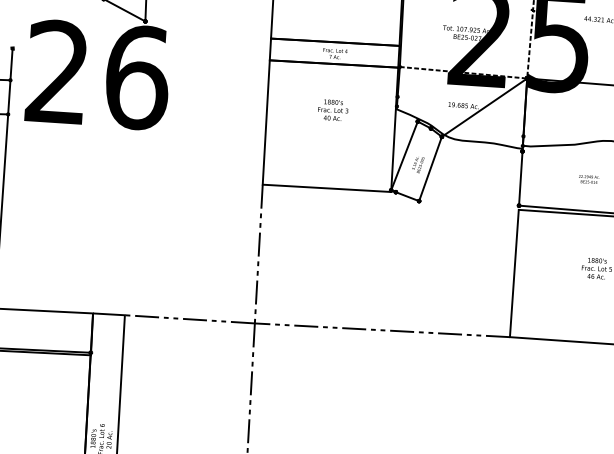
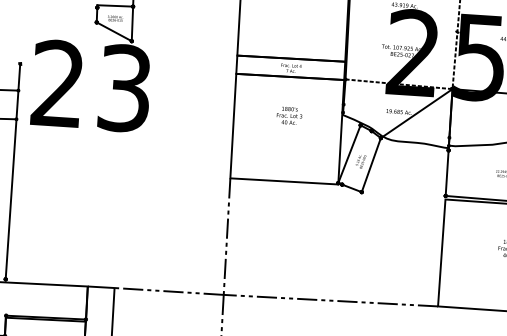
text: (136, 77) -> (124, 88), 26 -> 23

